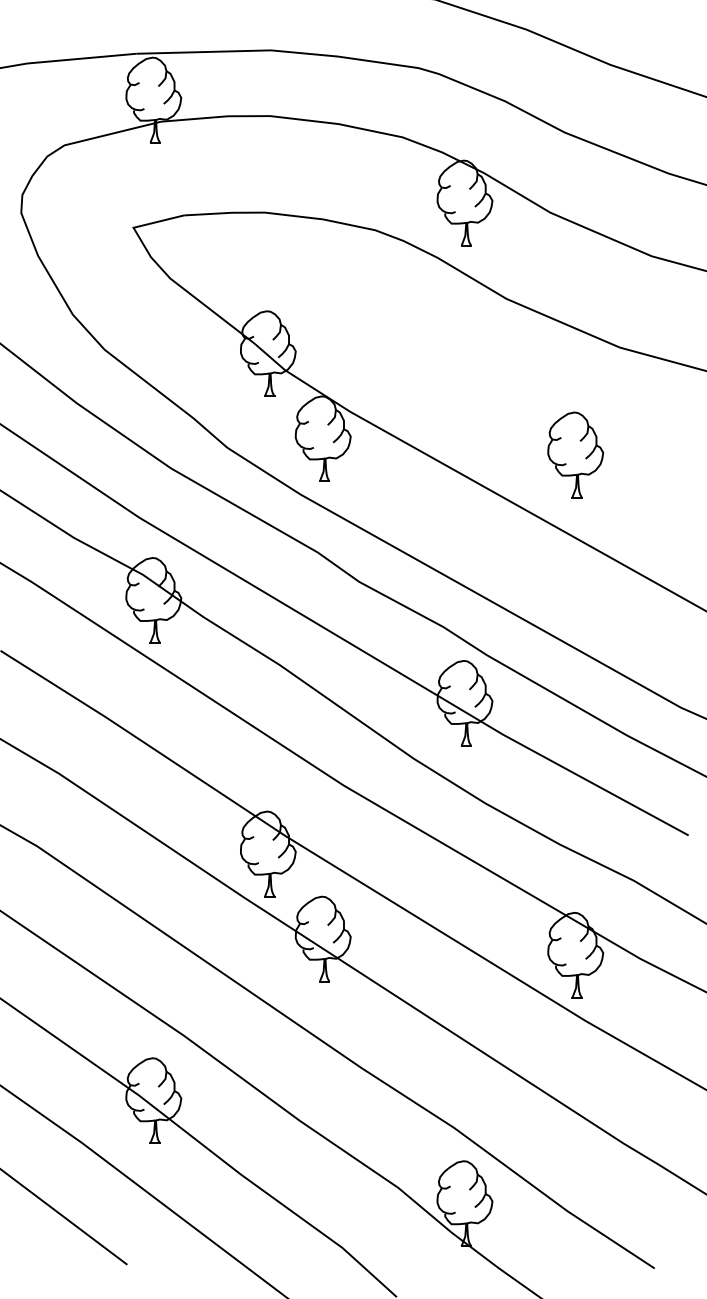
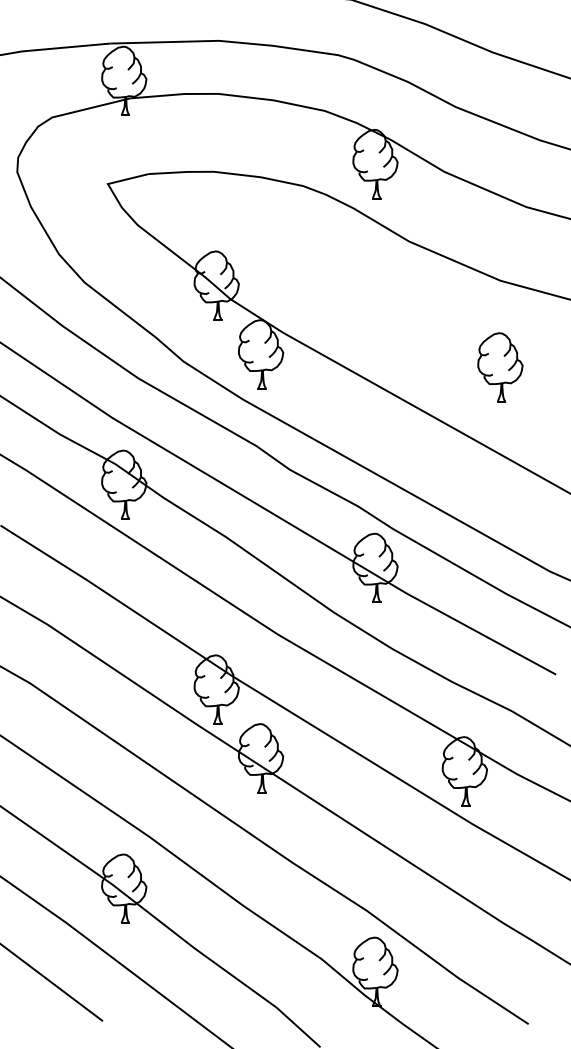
part: (575, 454) -> (500, 367), moved

